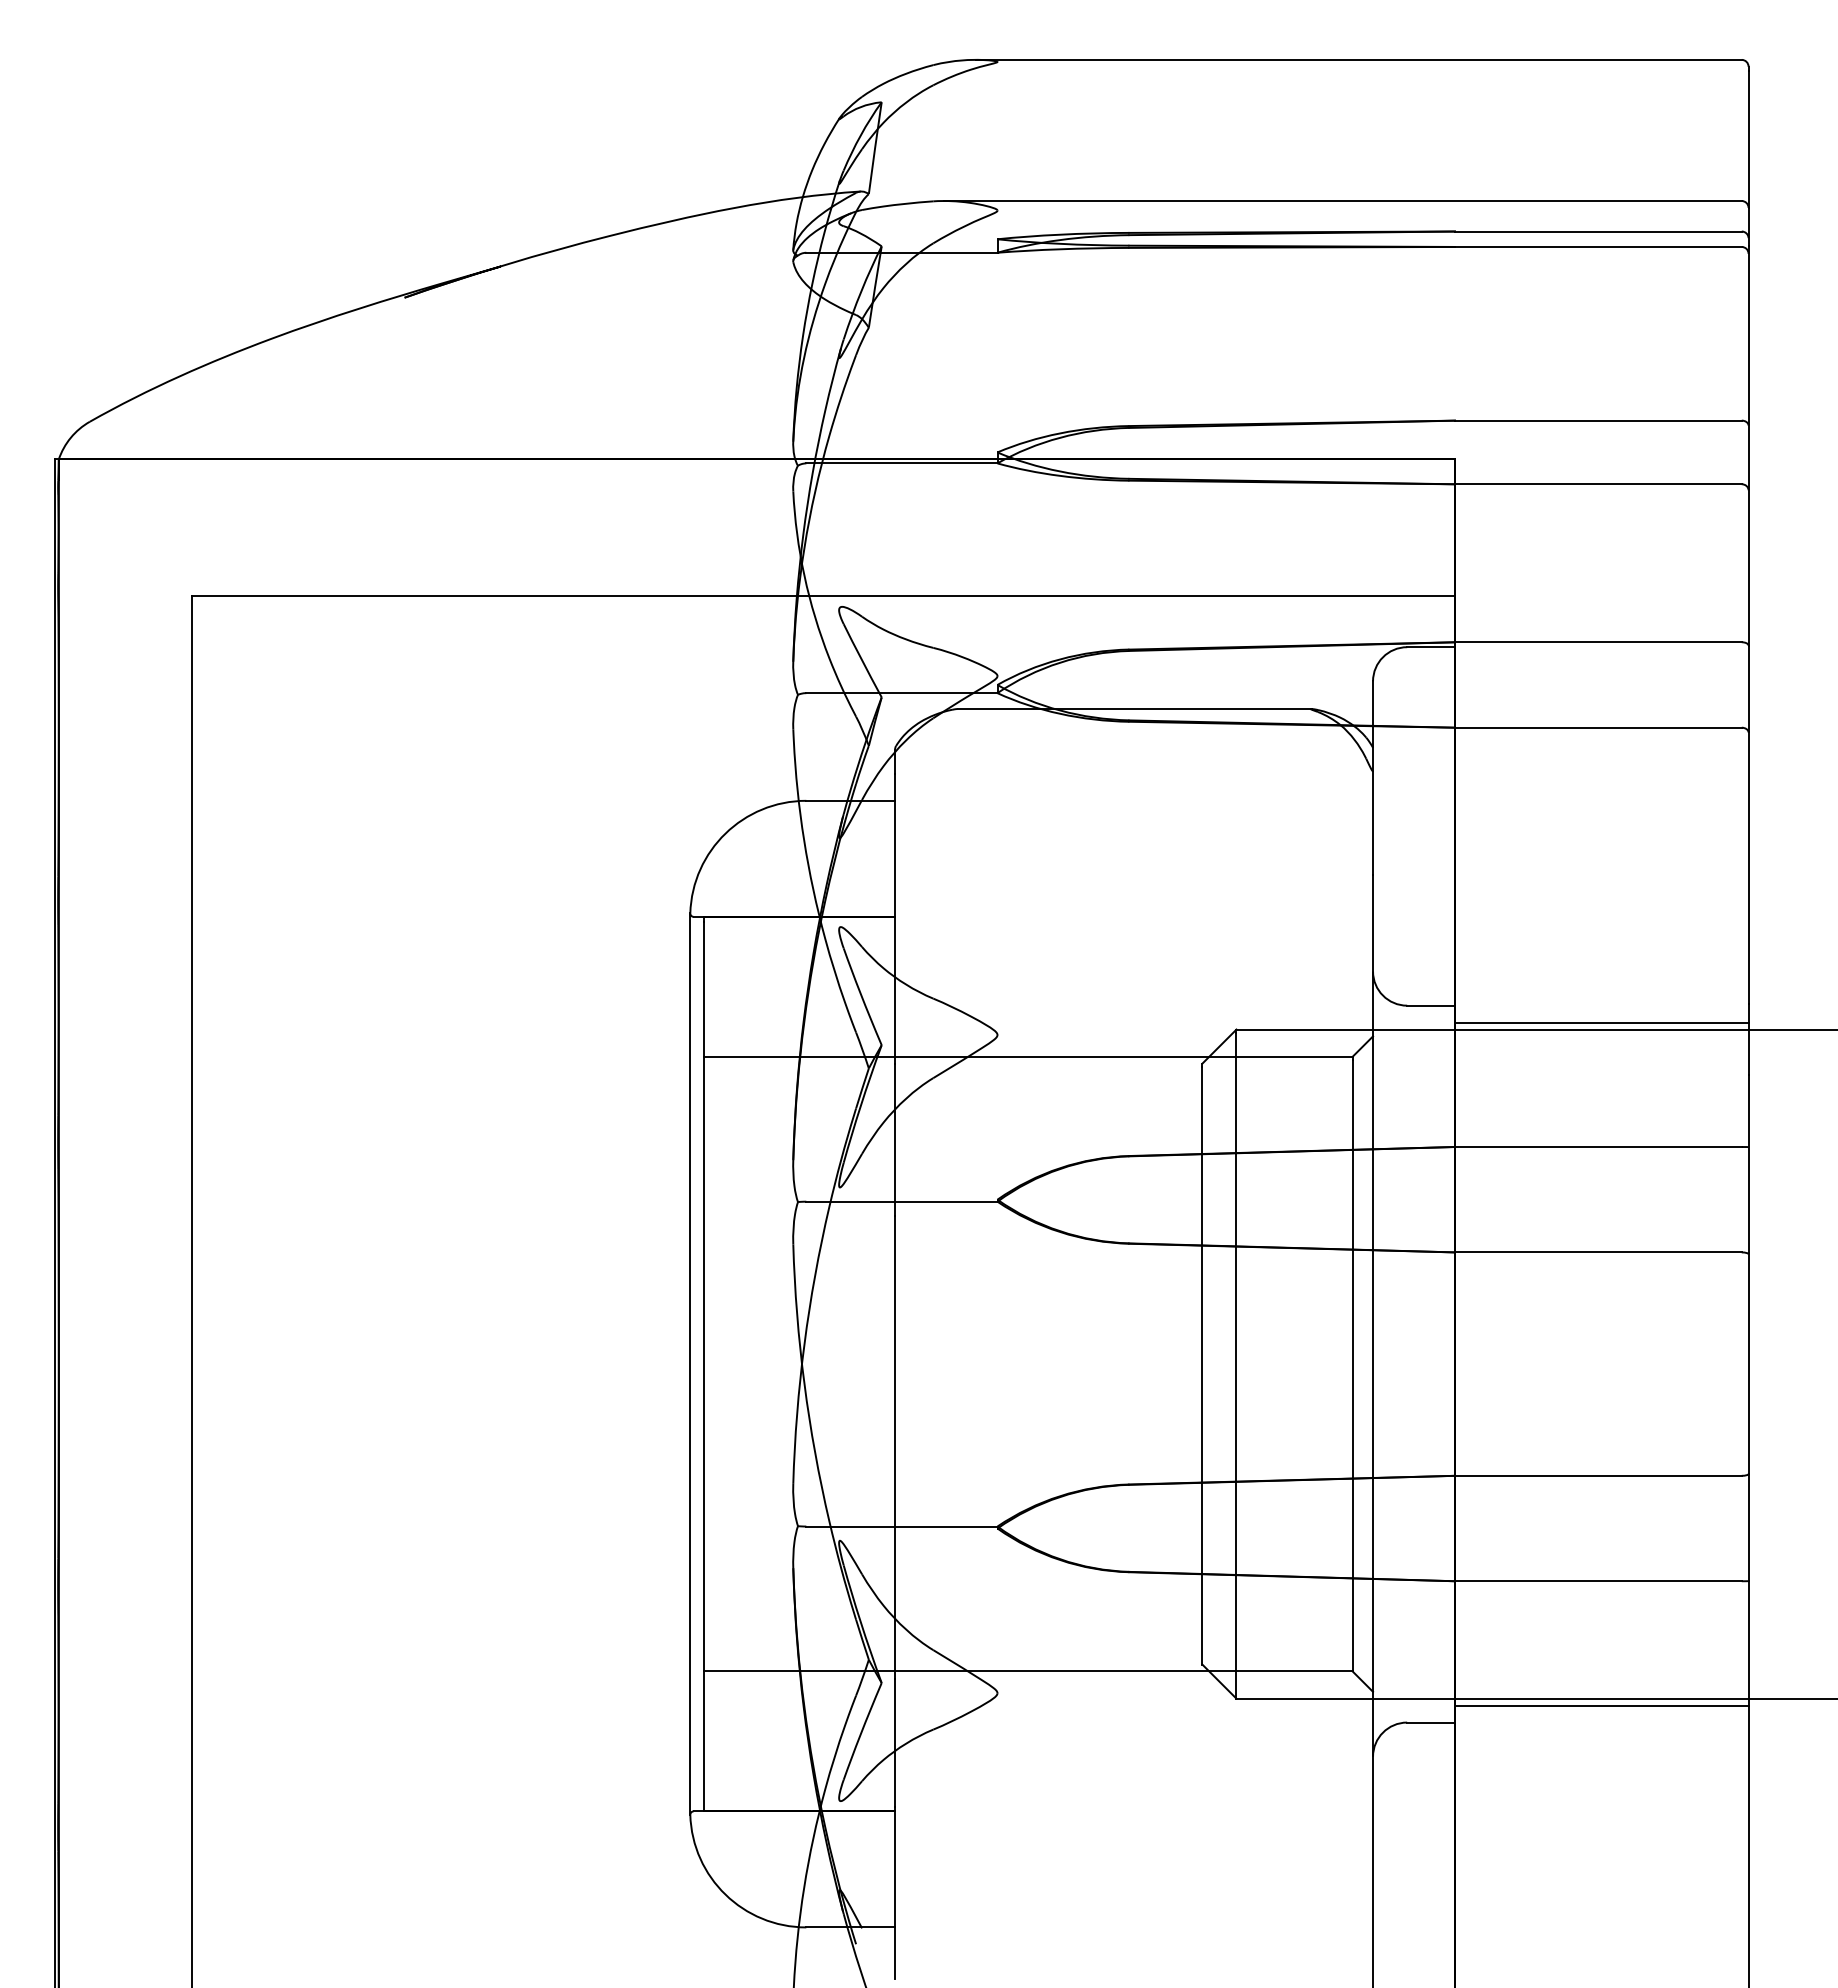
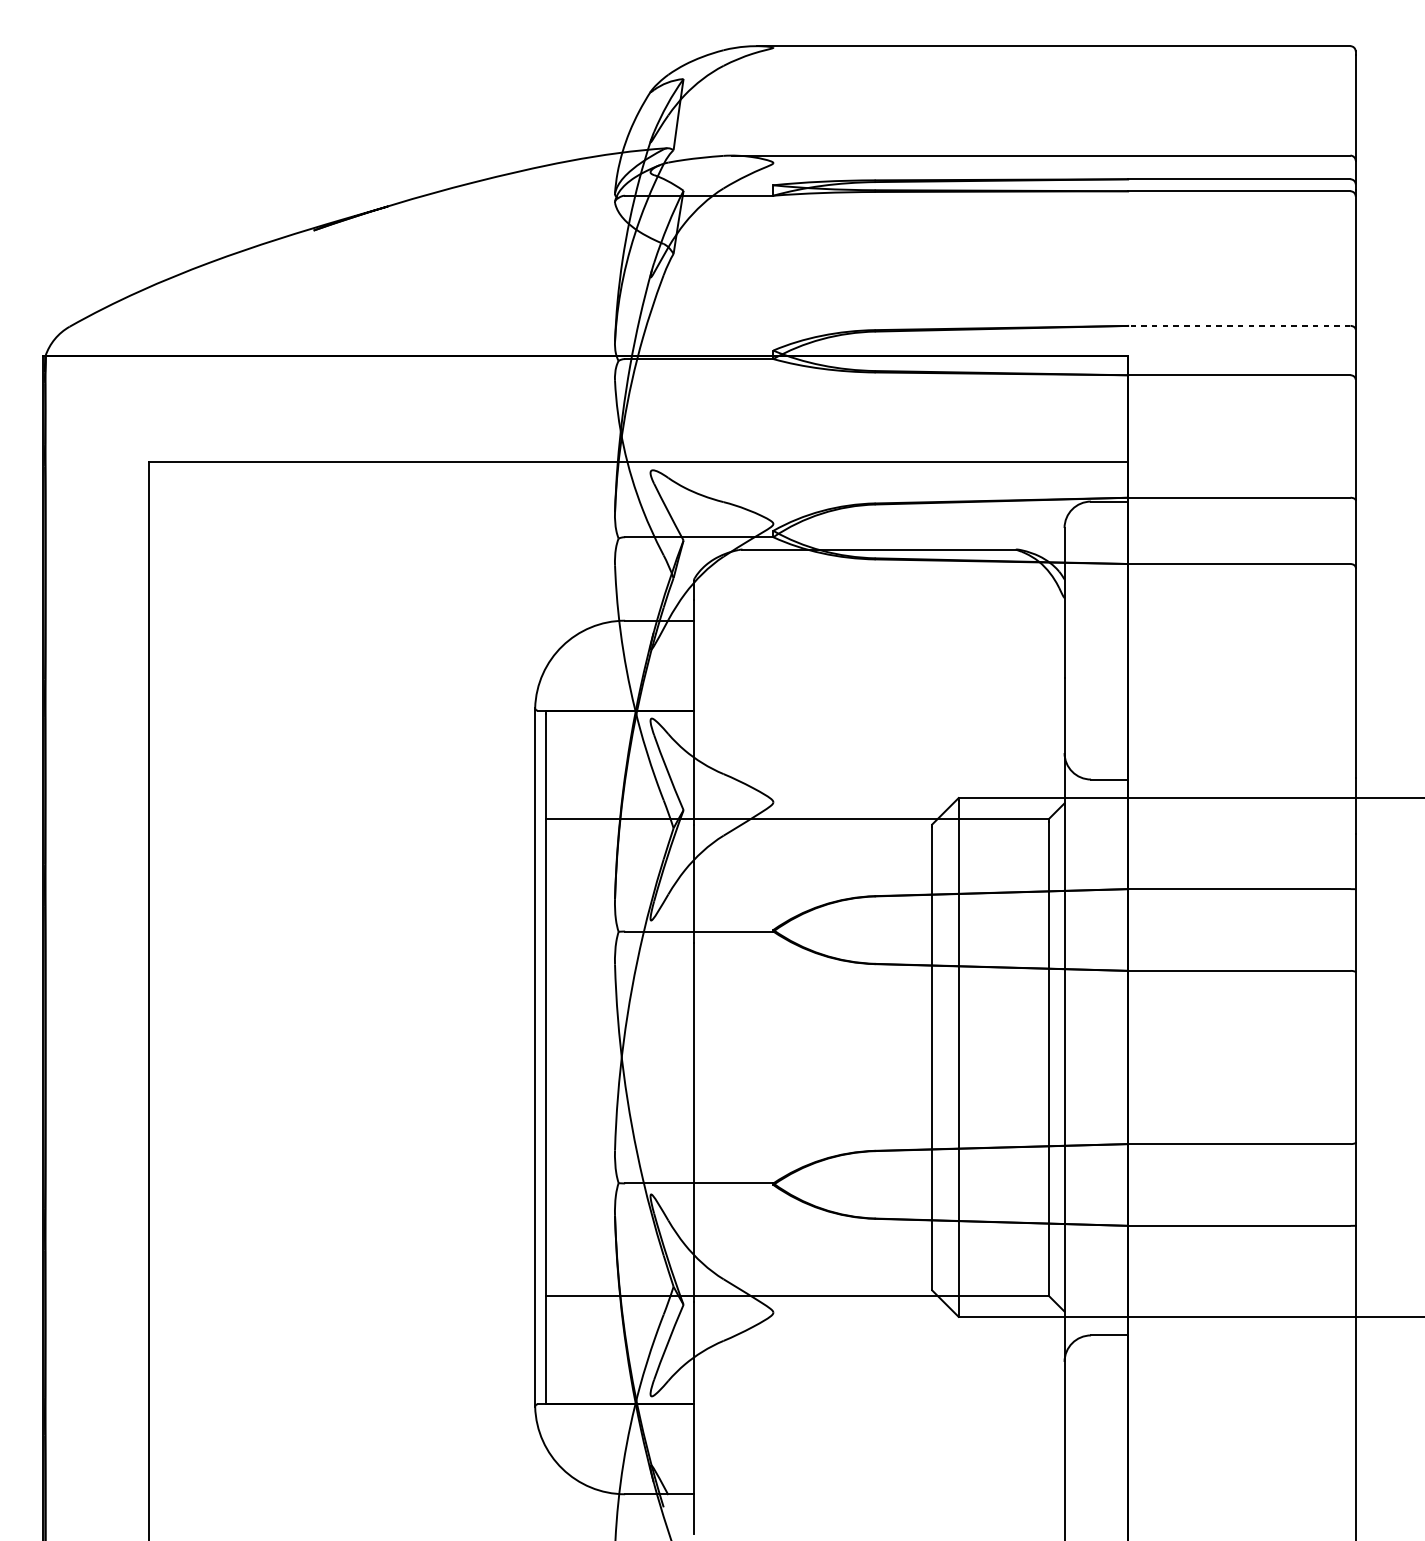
line: (1597, 420) -> (1238, 325), solid -> dashed
line: (1601, 1022) -> (1241, 792), removed
line: (1601, 1705) -> (1241, 1322), removed

